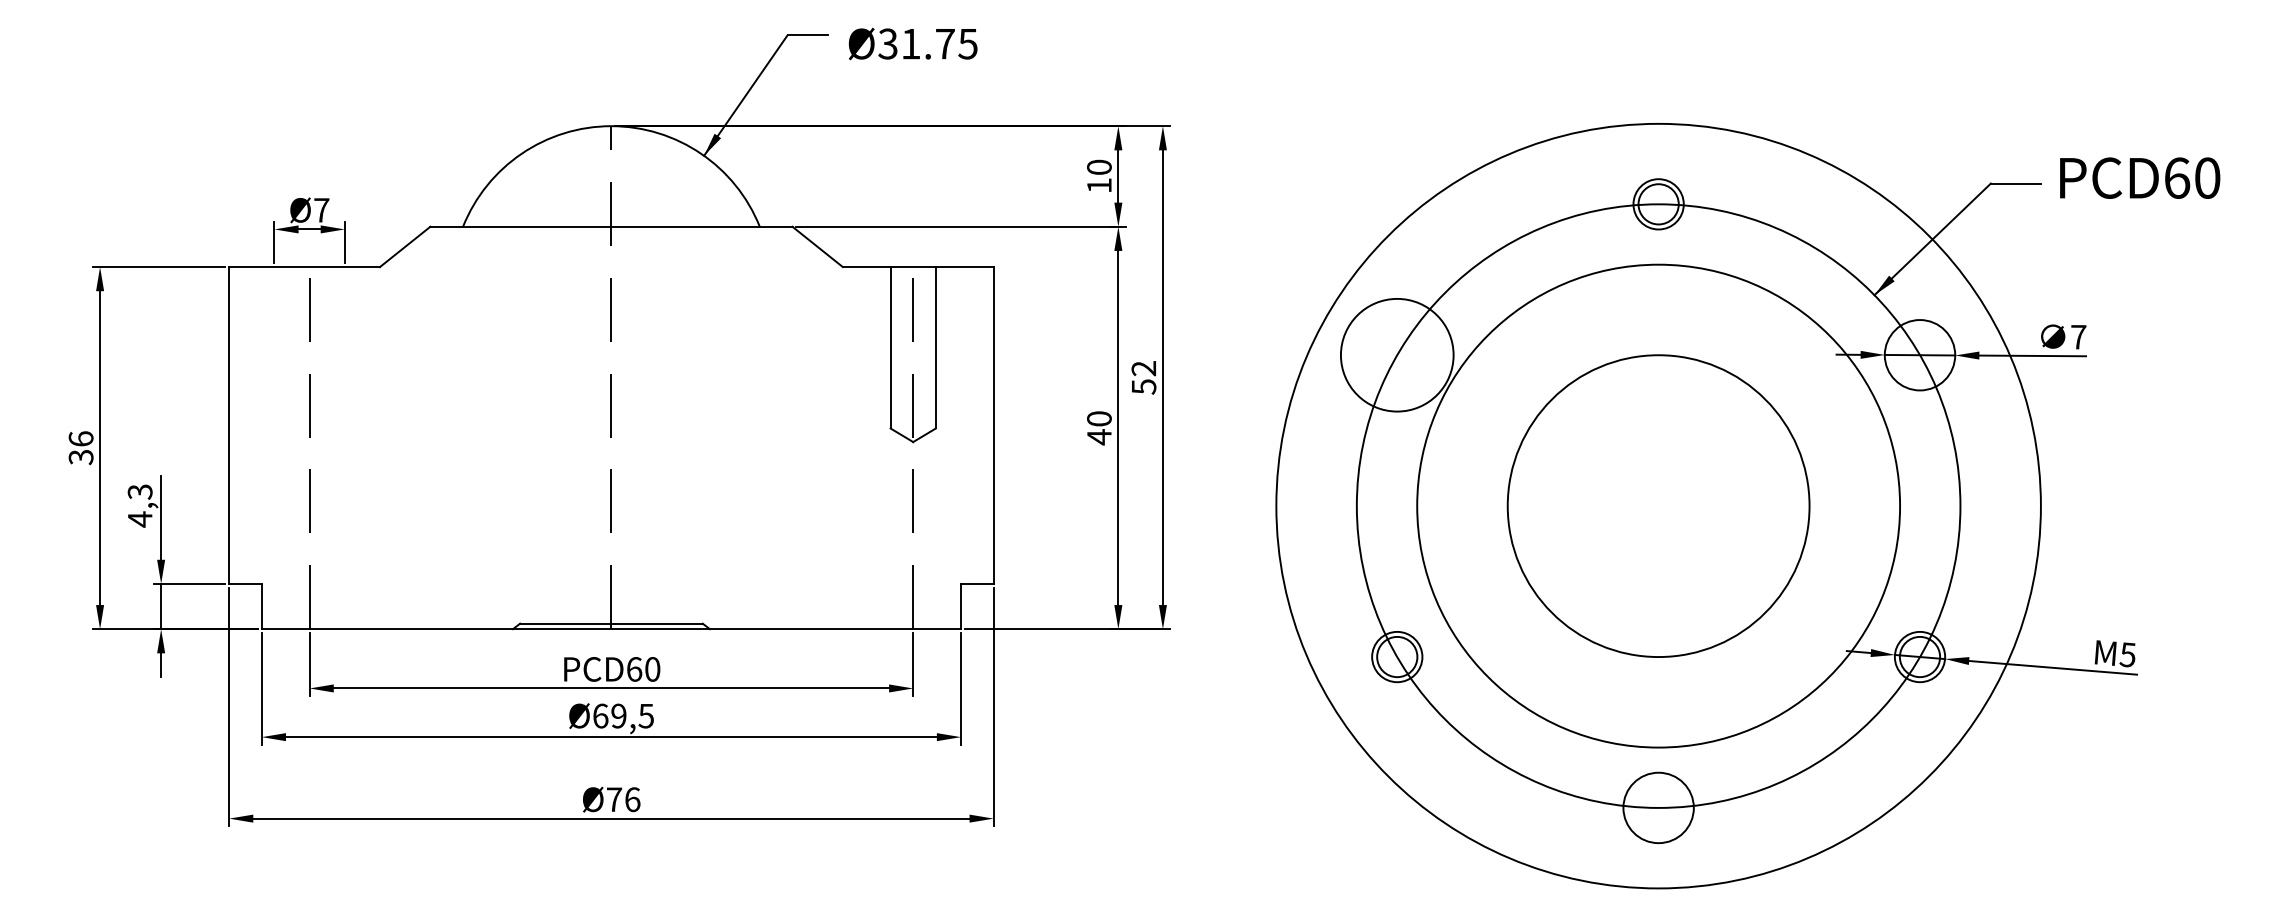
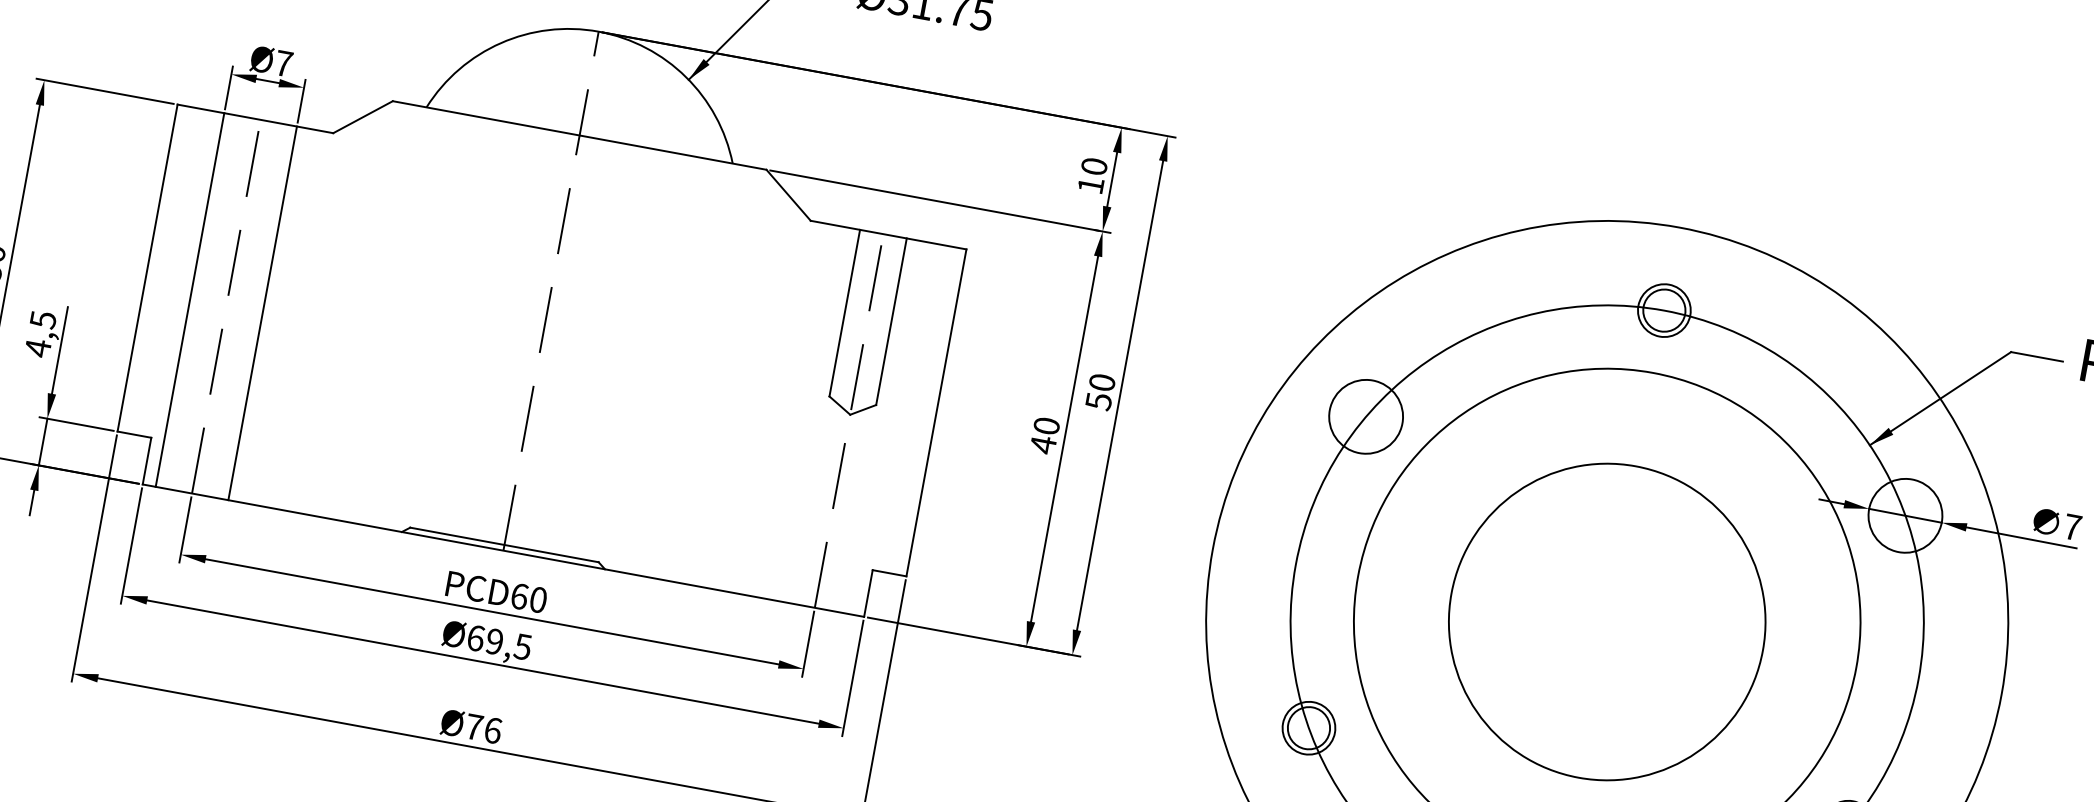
circle: (1397, 355) -> (1366, 417), size x0.62
text: (1143, 368) -> (1101, 382), 52 -> 50
line: (274, 448) -> (190, 300), added
line: (344, 448) -> (262, 313), added
text: (139, 491) -> (42, 319), 4,3 -> 4,5

